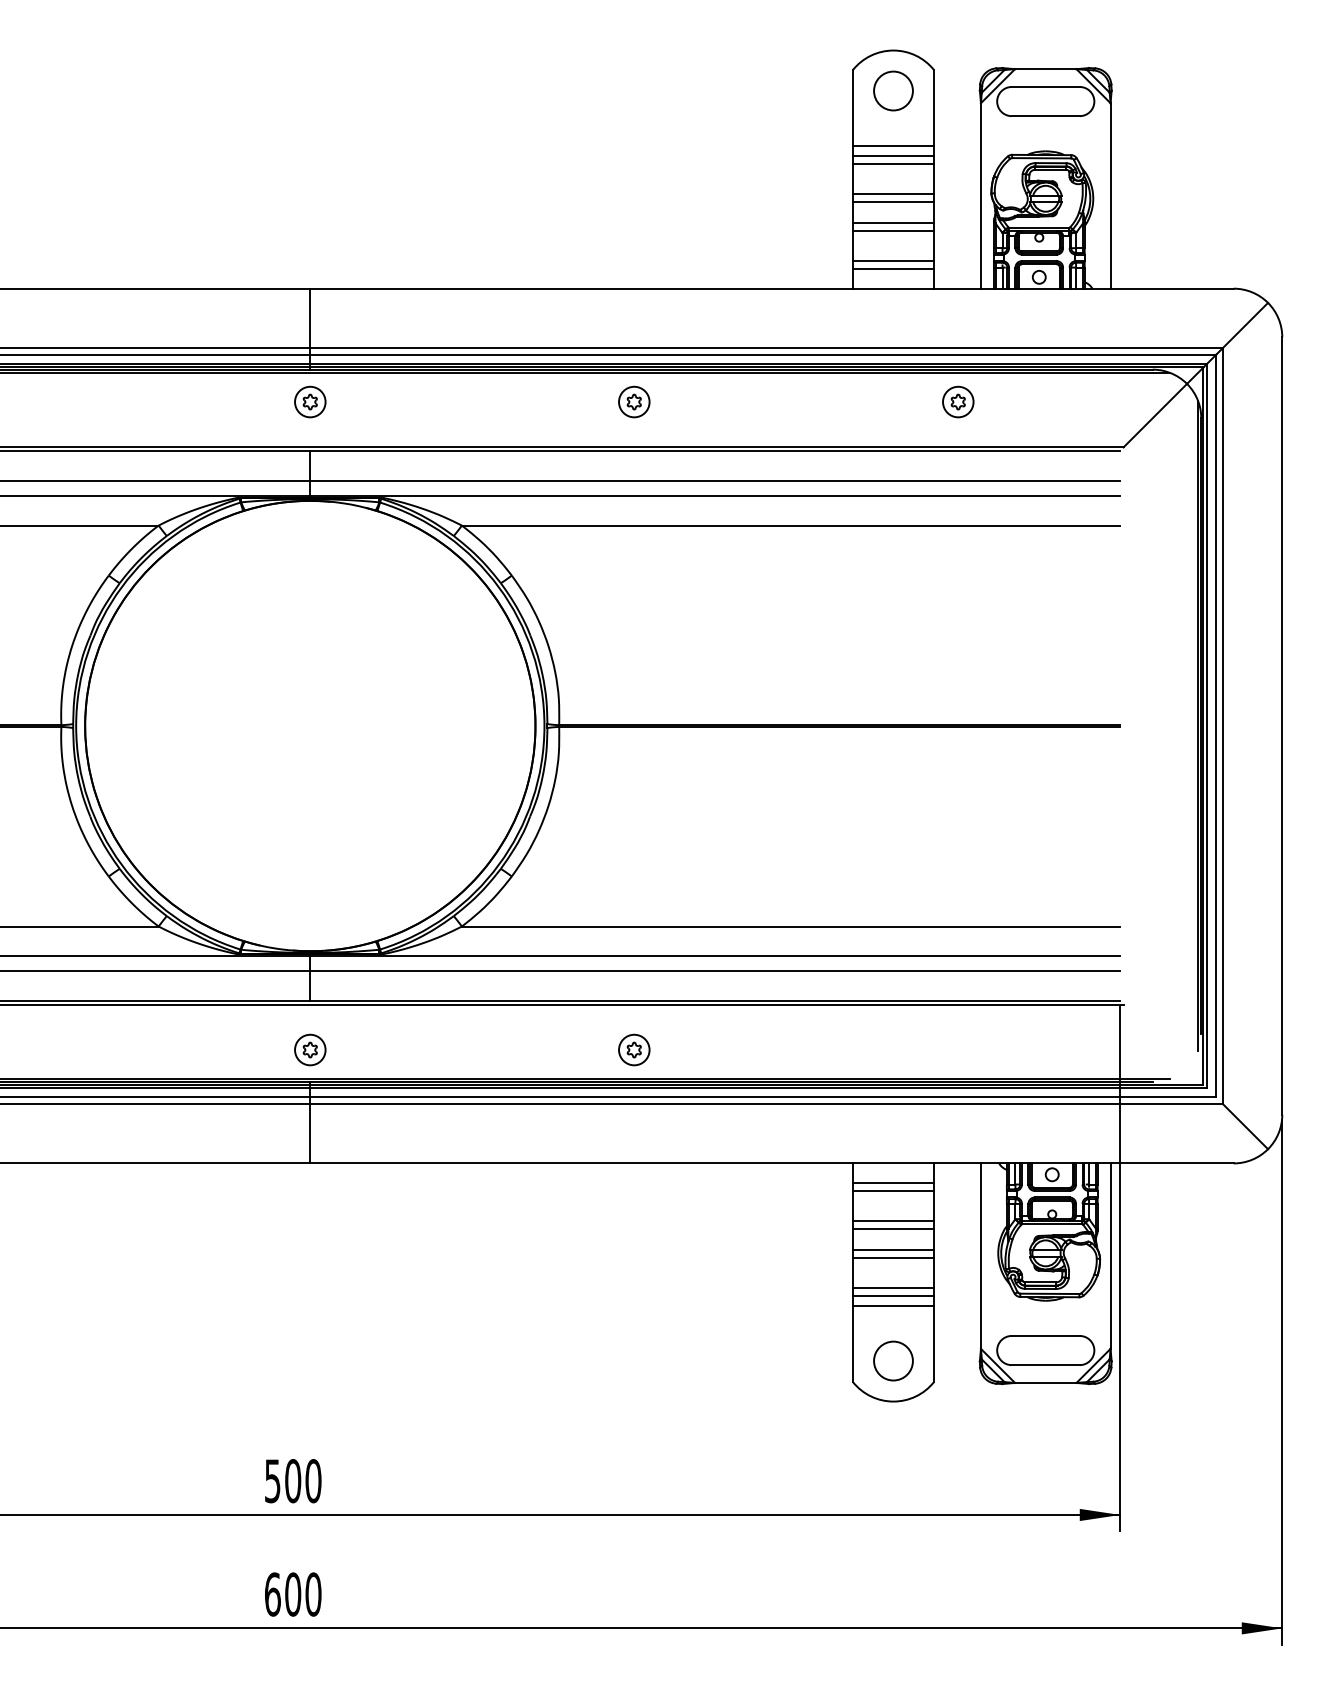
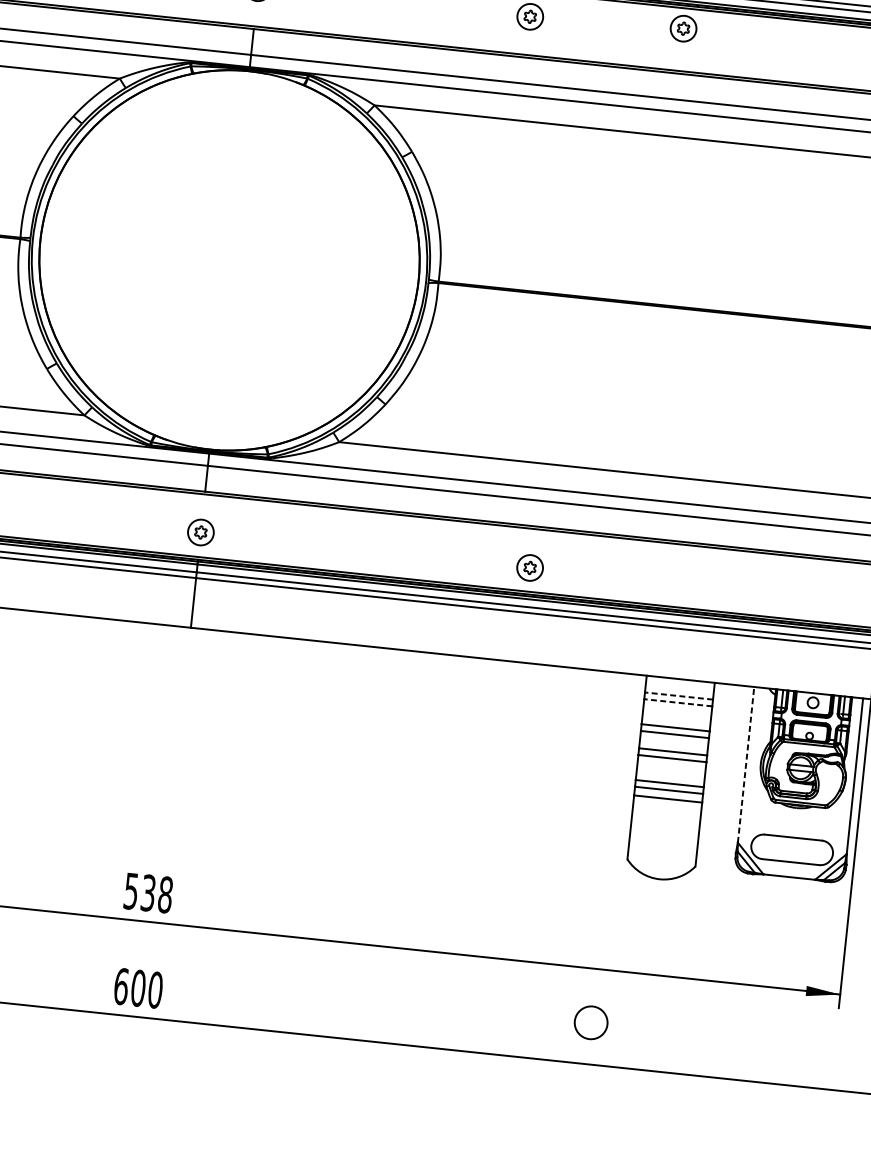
part: (958, 401) -> (683, 28), moved
part: (634, 1049) -> (530, 567), moved
line: (892, 1183) -> (678, 696), solid -> dashed
line: (892, 1191) -> (677, 702), solid -> dashed
line: (980, 1256) -> (745, 765), solid -> dashed
circle: (893, 1360) -> (591, 1022), moved
text: (303, 1481) -> (157, 894), 500 -> 538

